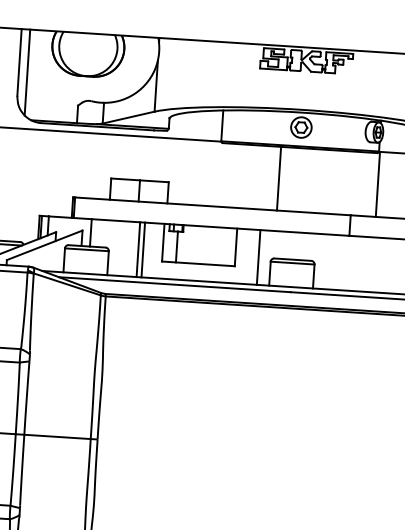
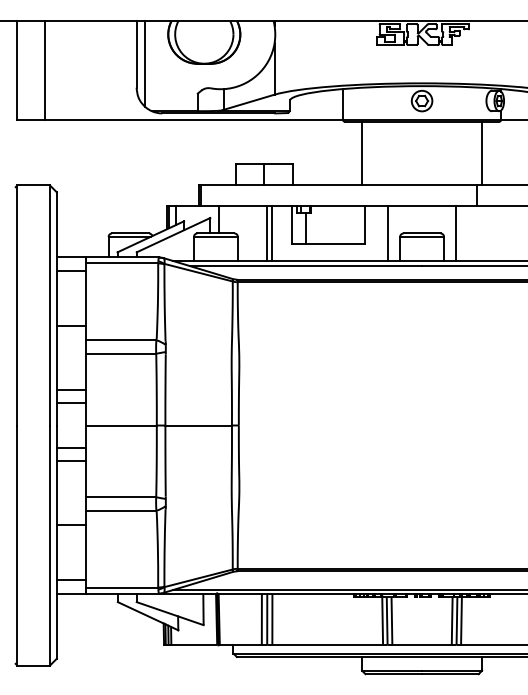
line: (279, 178) -> (362, 153), moved
line: (378, 185) -> (482, 153), moved
line: (327, 261) -> (456, 233), added

